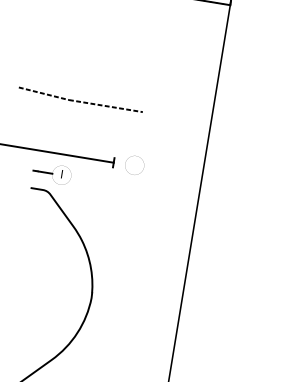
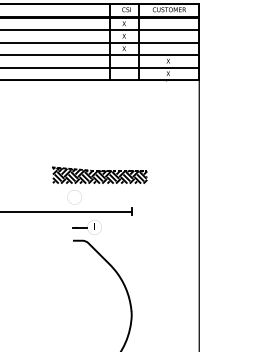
hatch: (80, 108) -> (100, 175), added
part: (130, 156) -> (70, 191), moved

